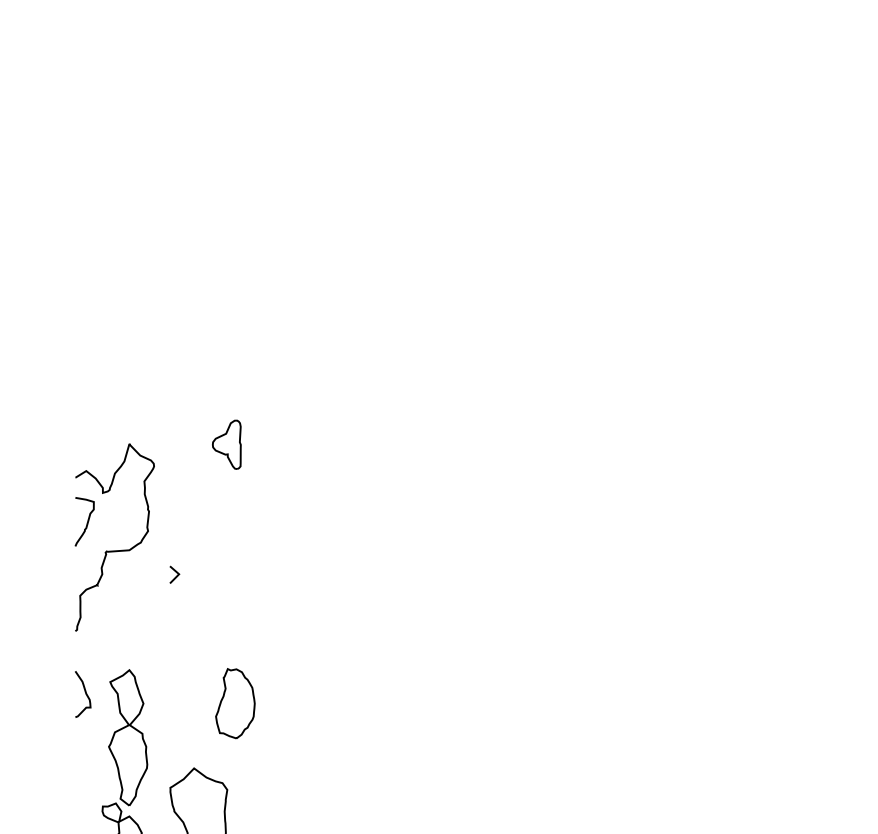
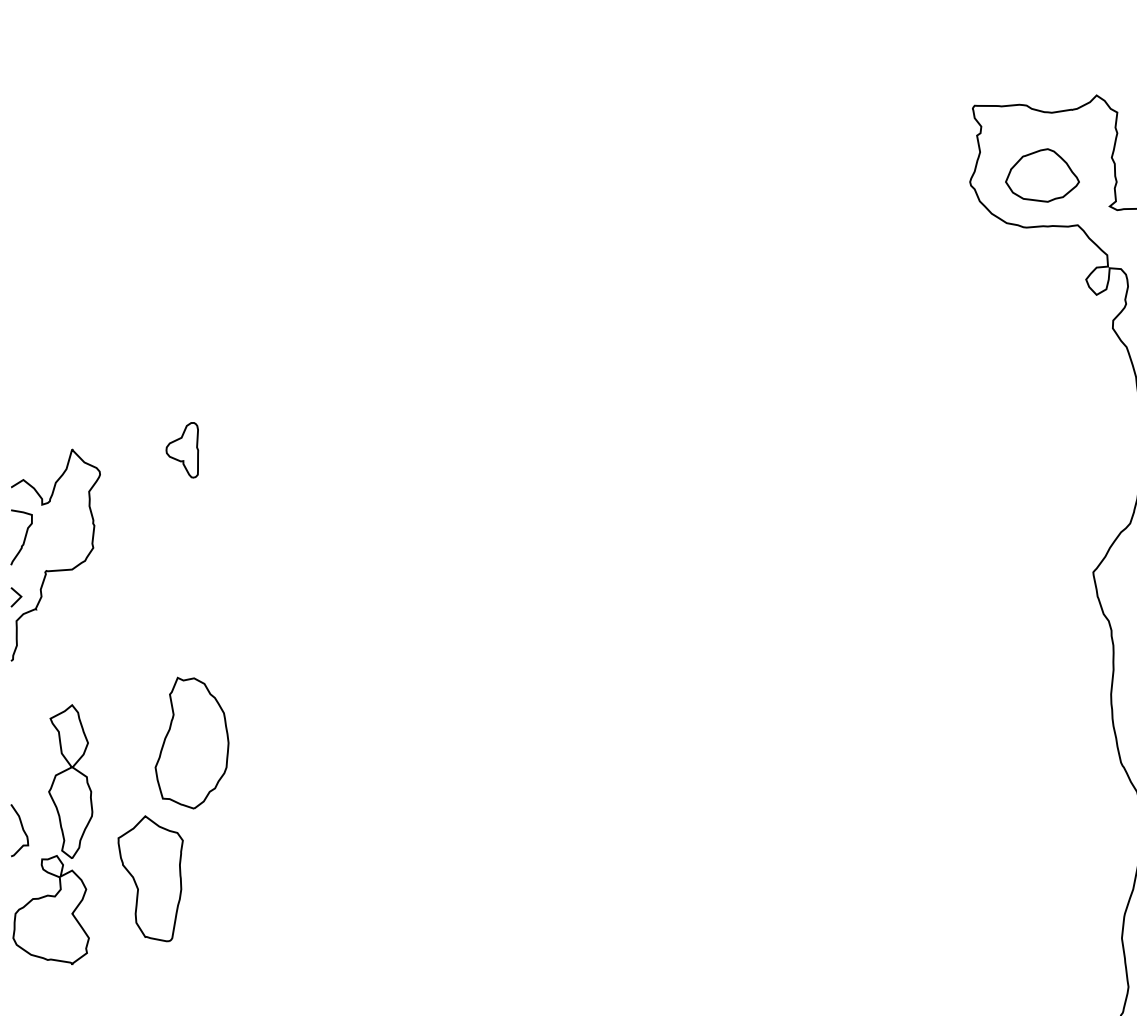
line: (176, 575) -> (18, 598), moved
curve: (85, 694) -> (22, 830), moved
part: (234, 703) -> (191, 742), size x1.67

